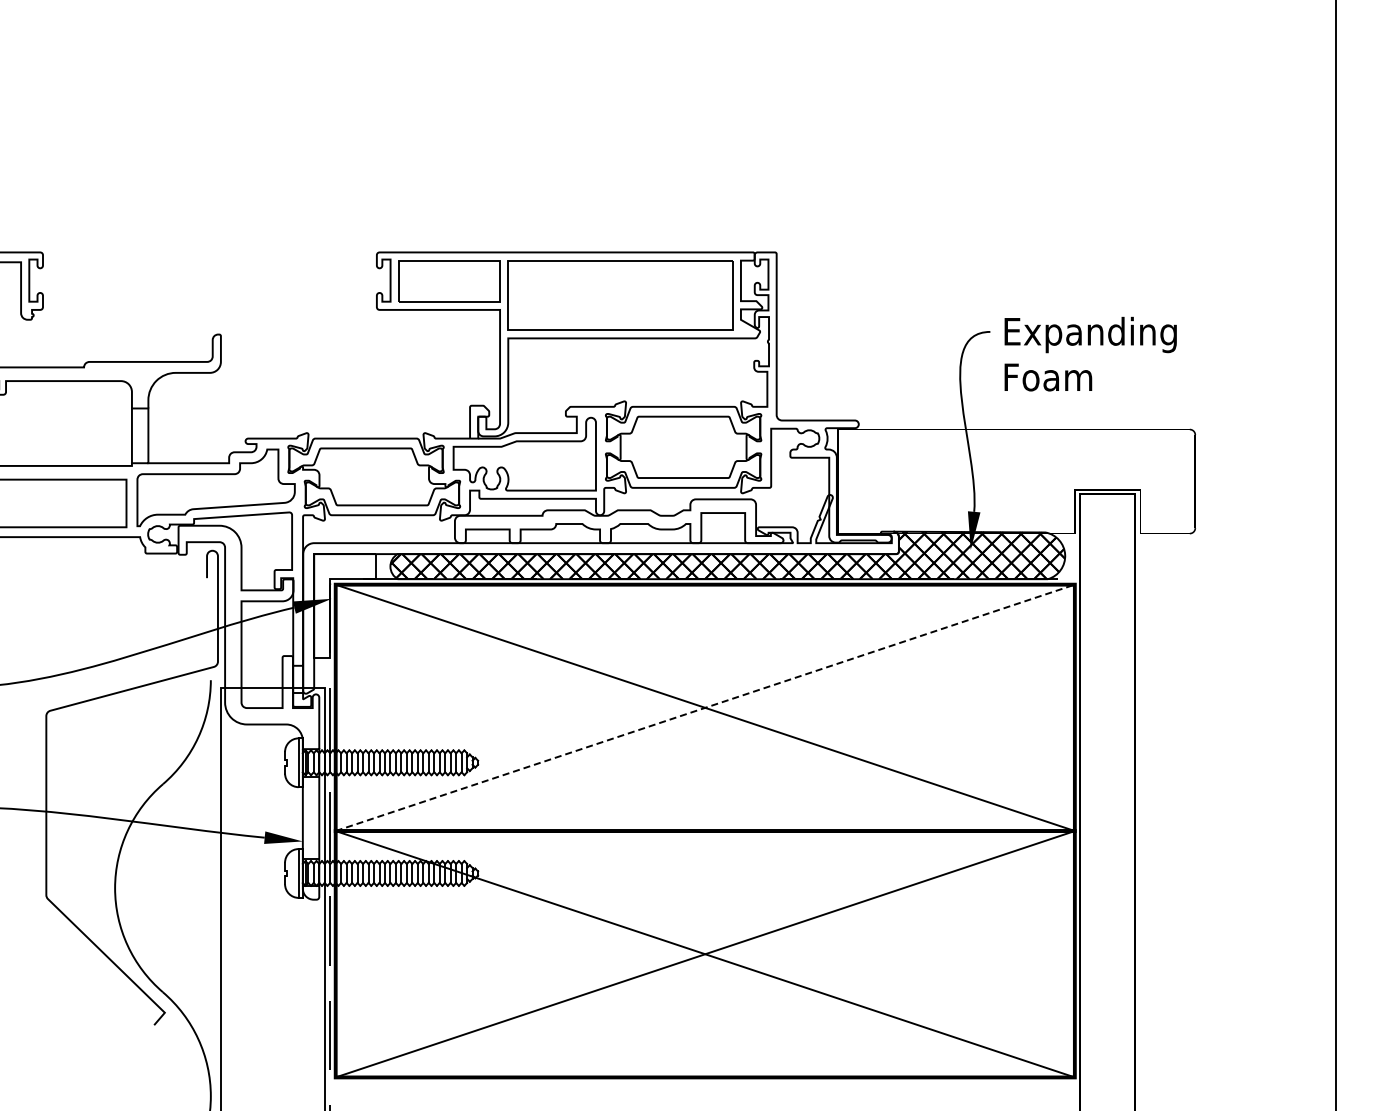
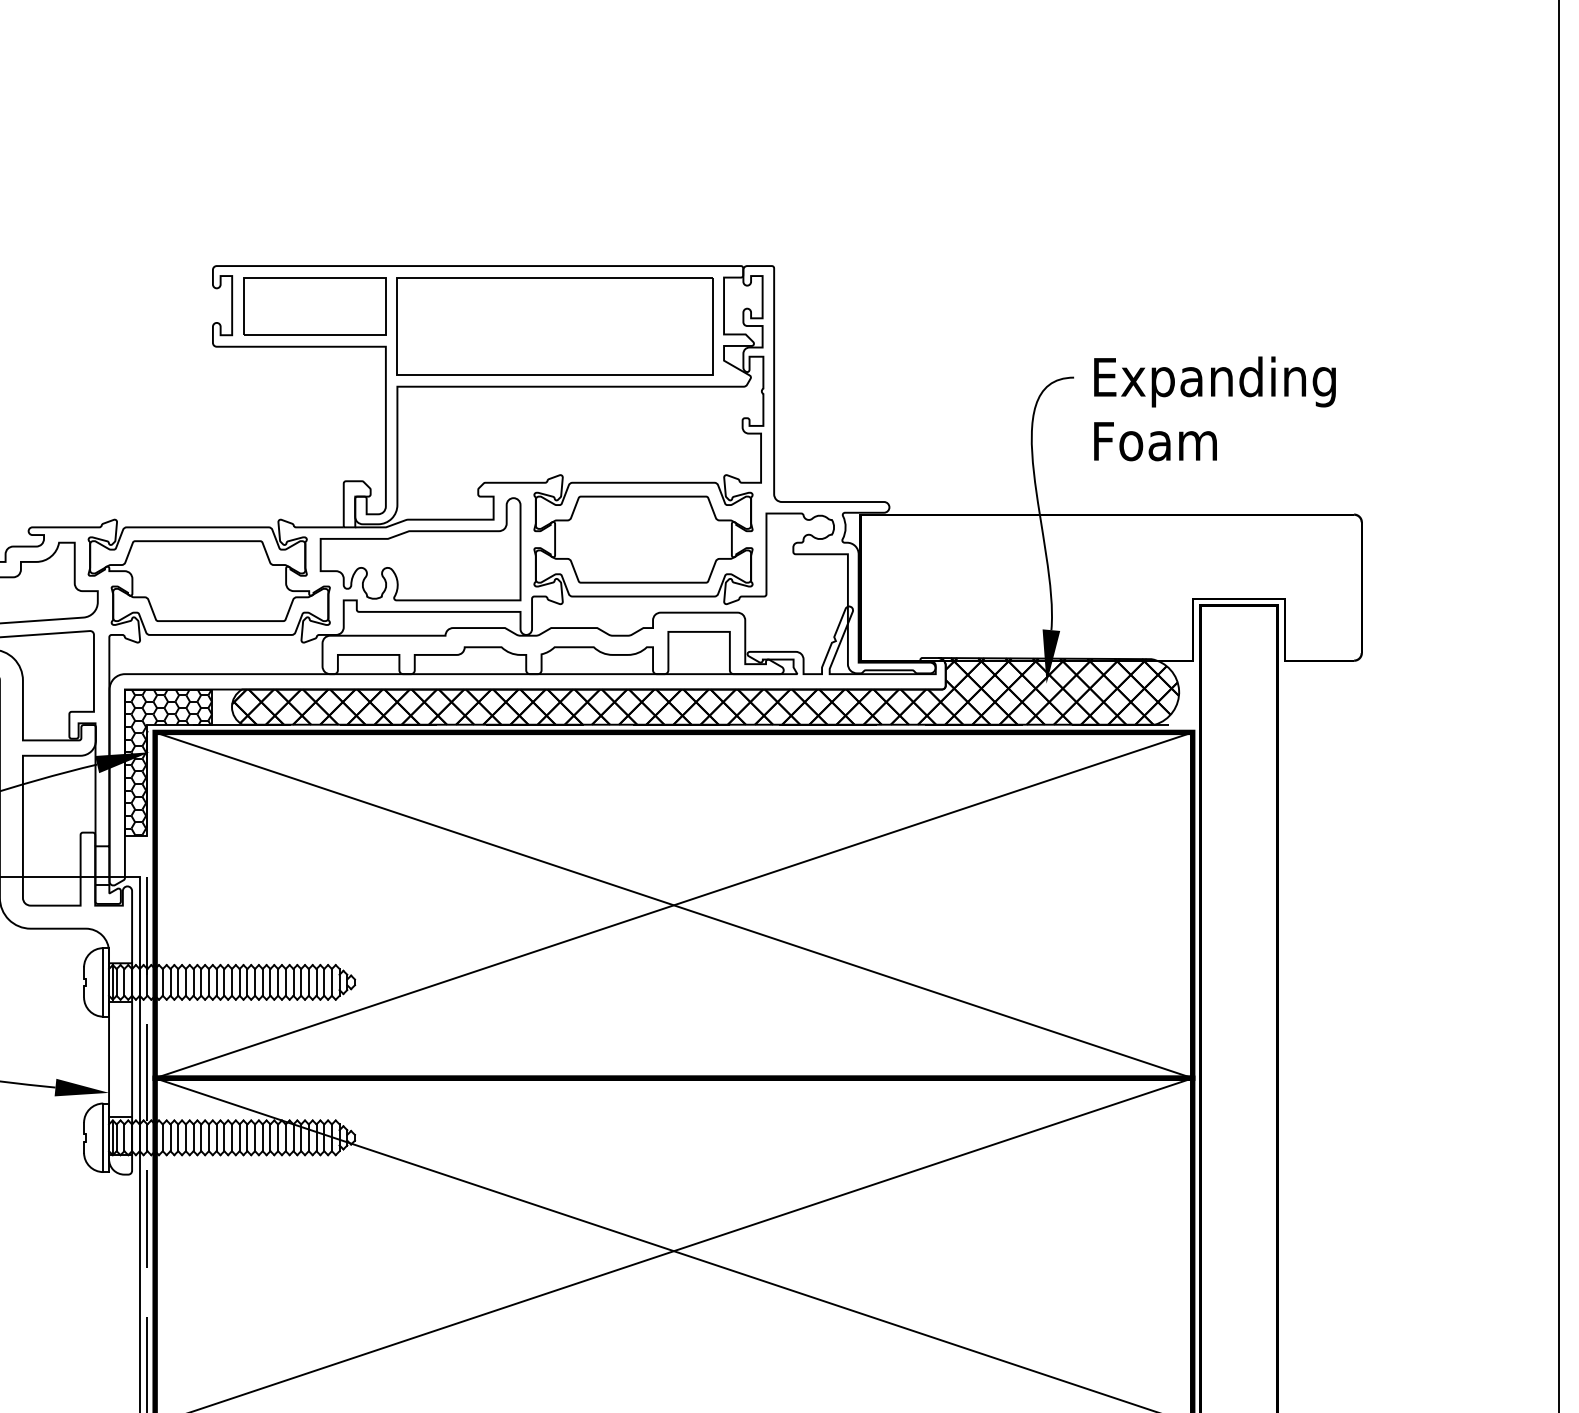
hatch: (345, 606) -> (168, 763), added
line: (705, 707) -> (674, 904), dashed -> solid

